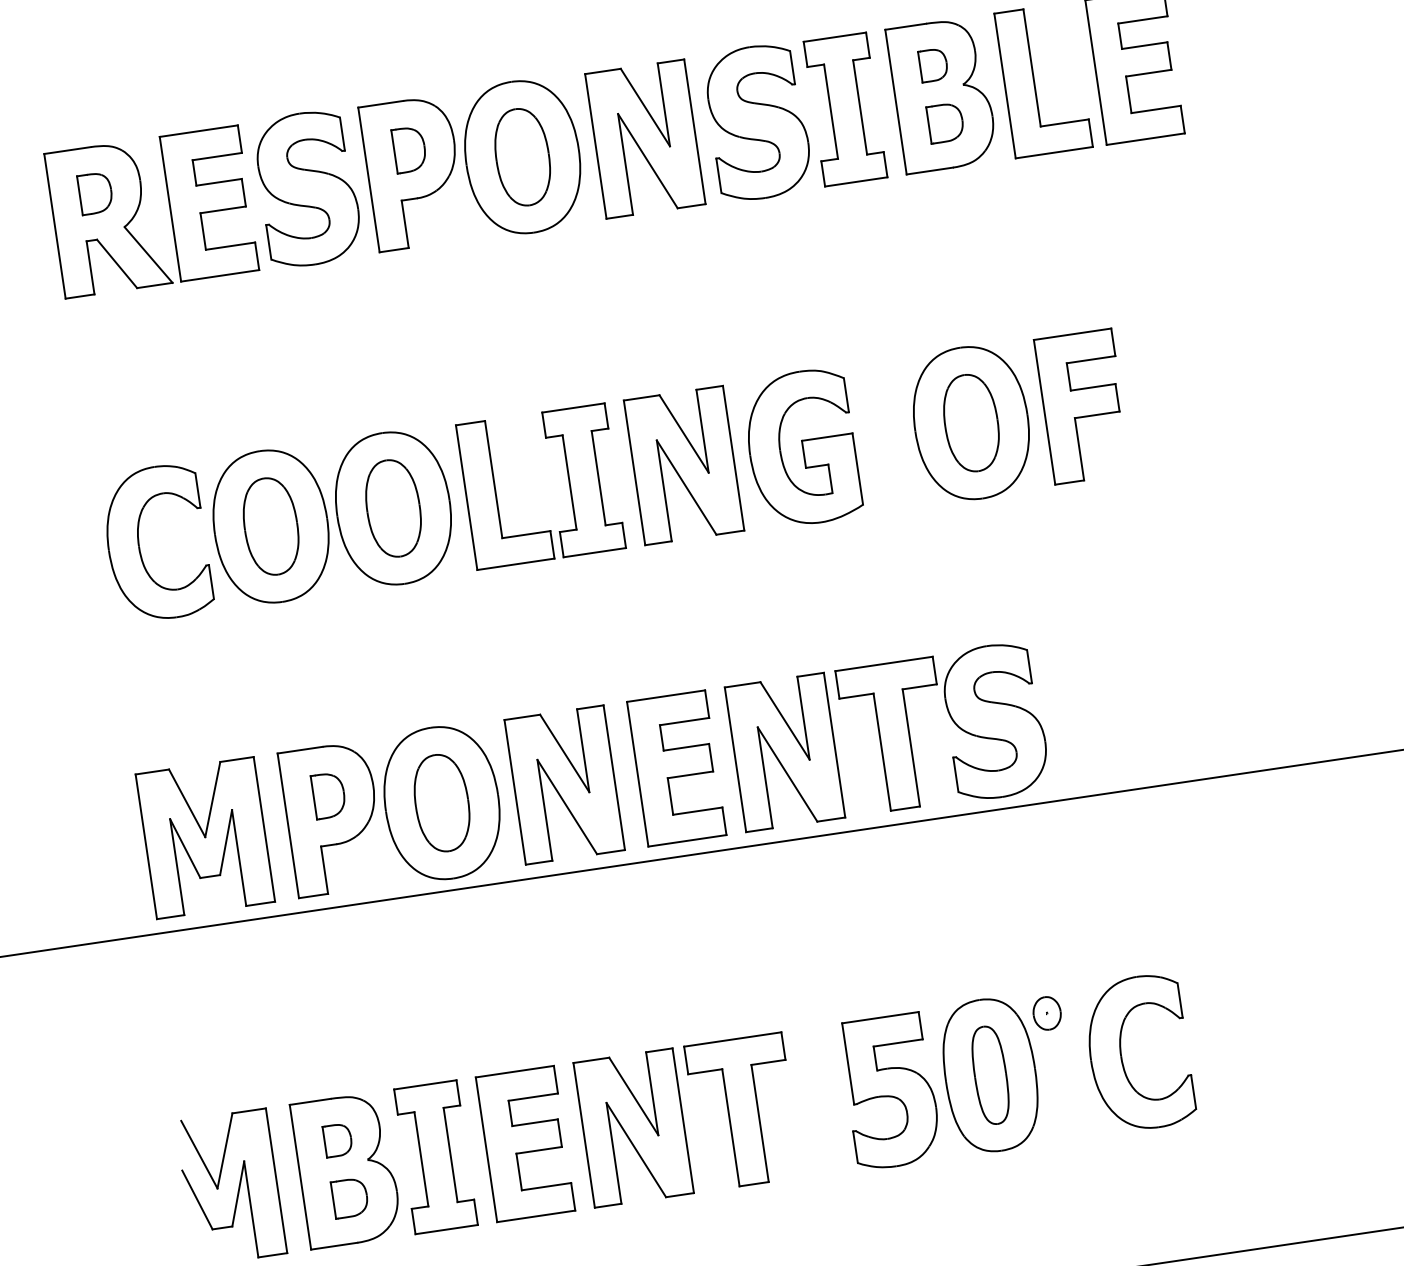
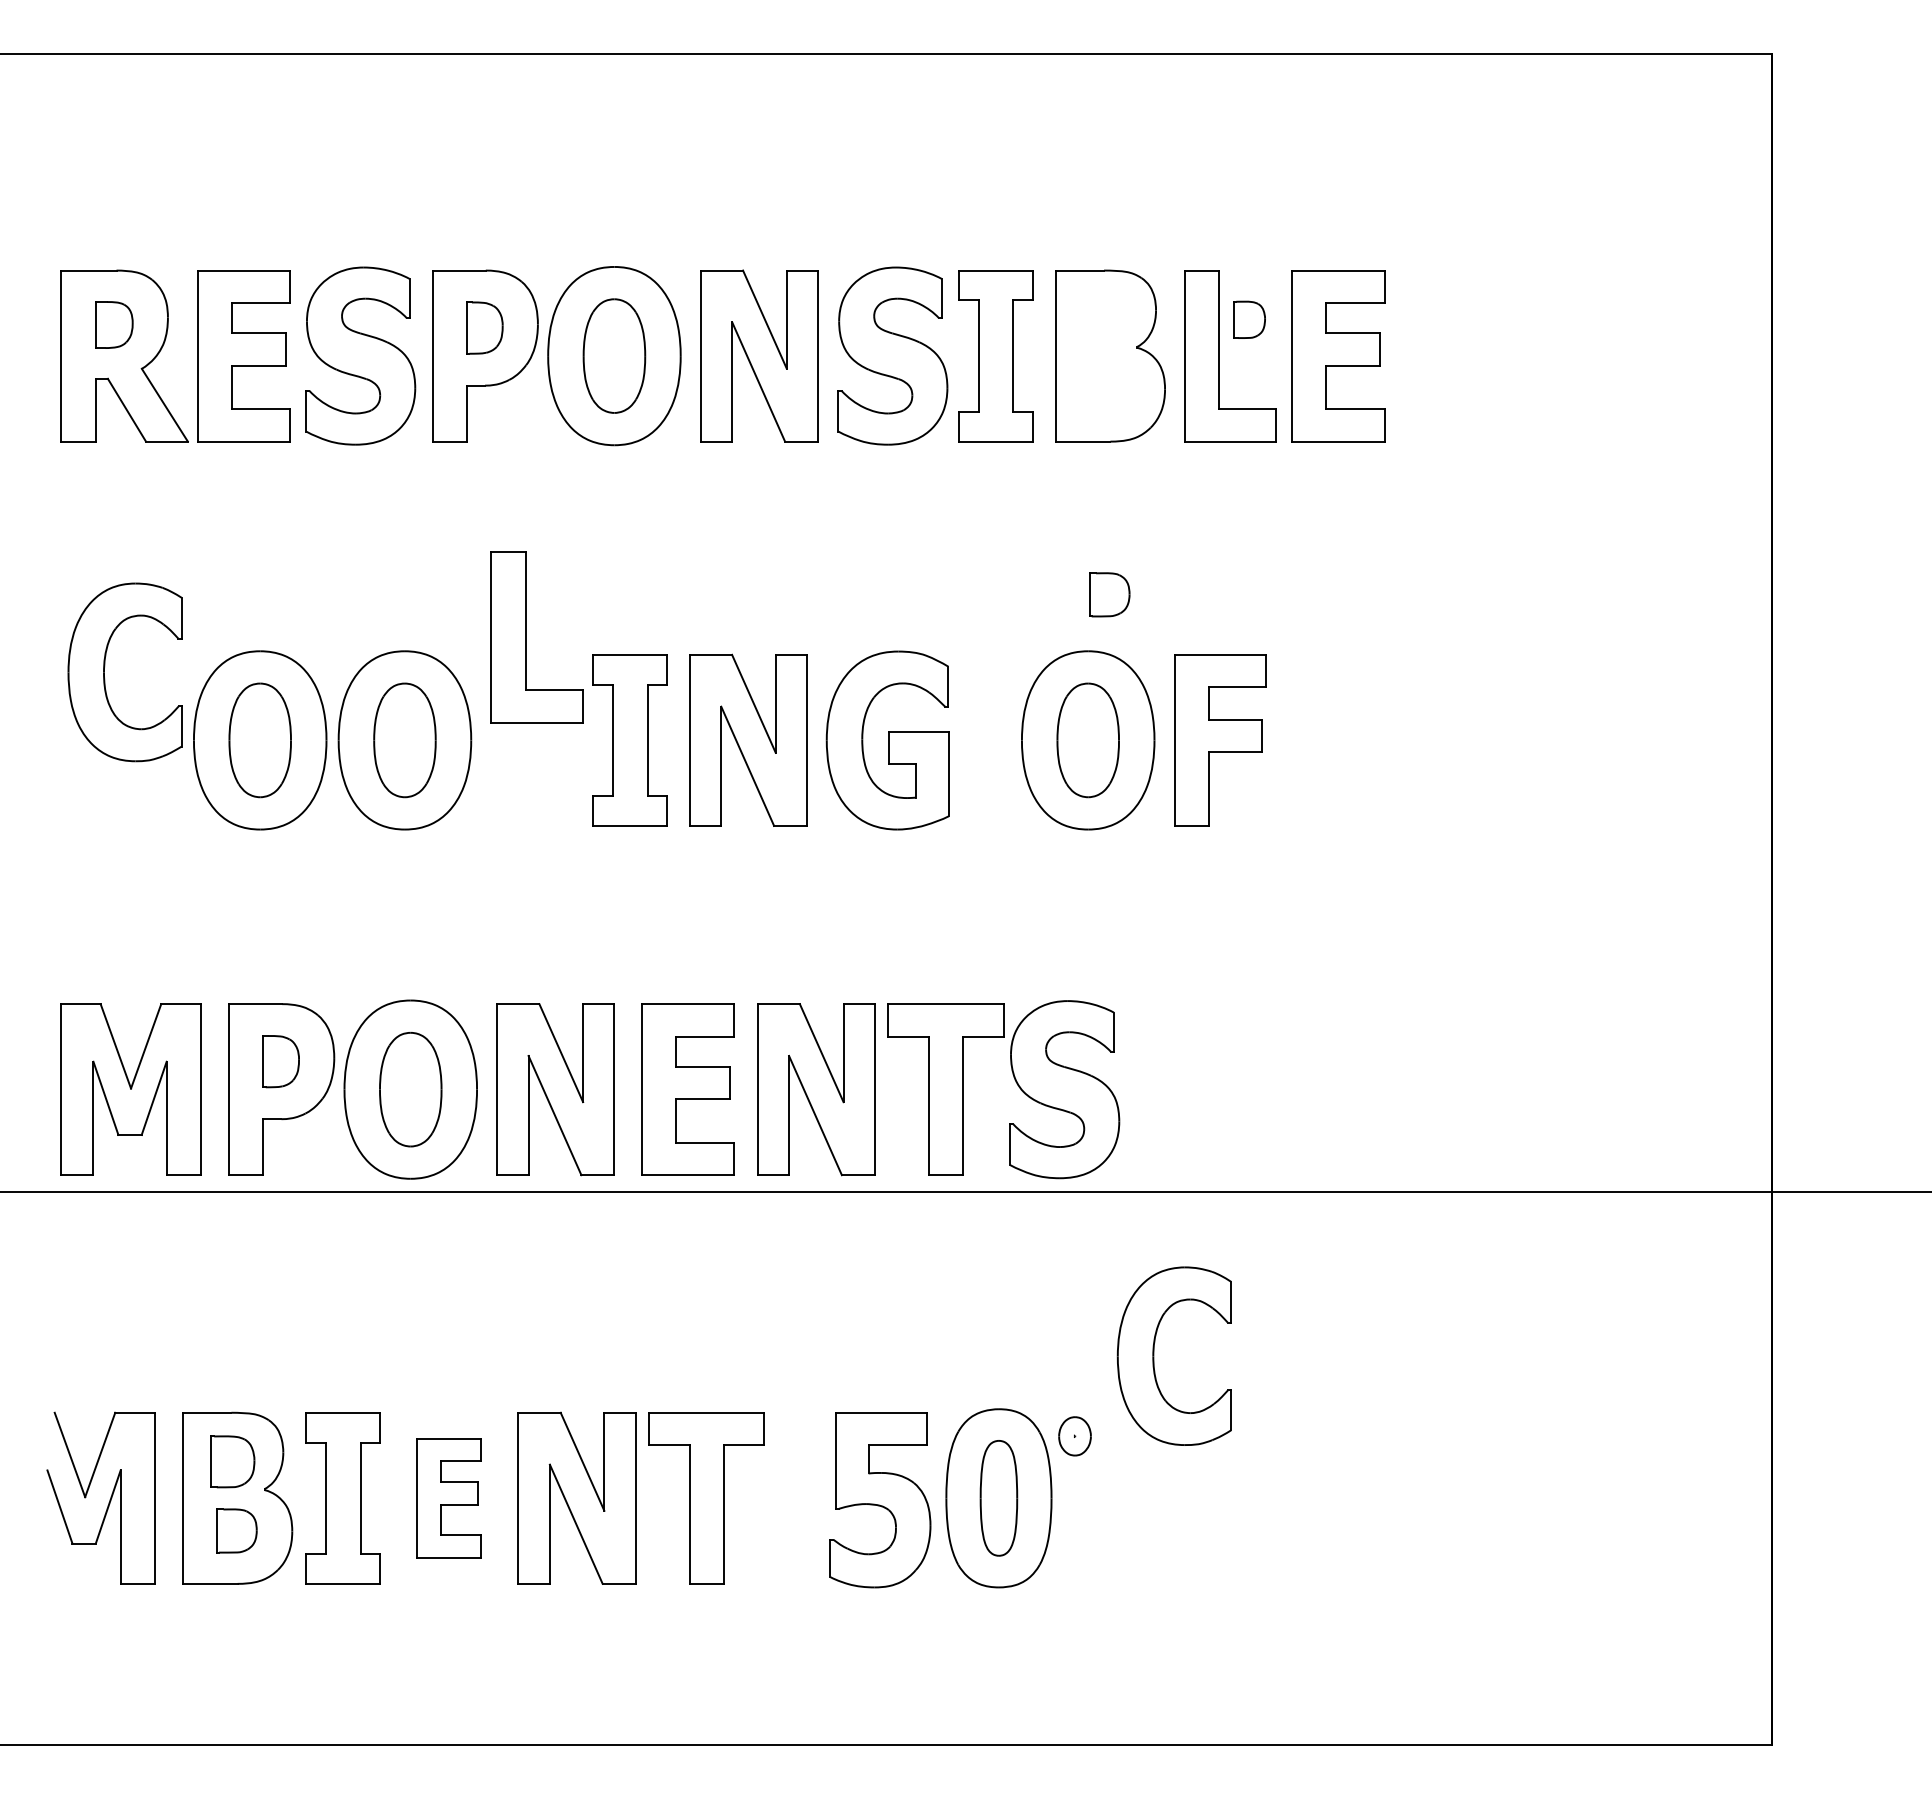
part: (933, 64) -> (1249, 319), moved
part: (945, 122) -> (1109, 594), moved
part: (496, 493) -> (526, 637), moved
part: (139, 540) -> (105, 666), moved
part: (1122, 1055) -> (1154, 1355), moved
part: (337, 1140) -> (232, 1462), size x1.4
part: (525, 1144) -> (448, 1498), size x0.7

